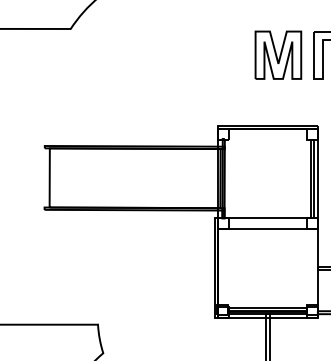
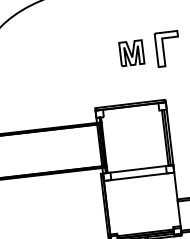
part: (278, 54) -> (131, 52), size x0.7

